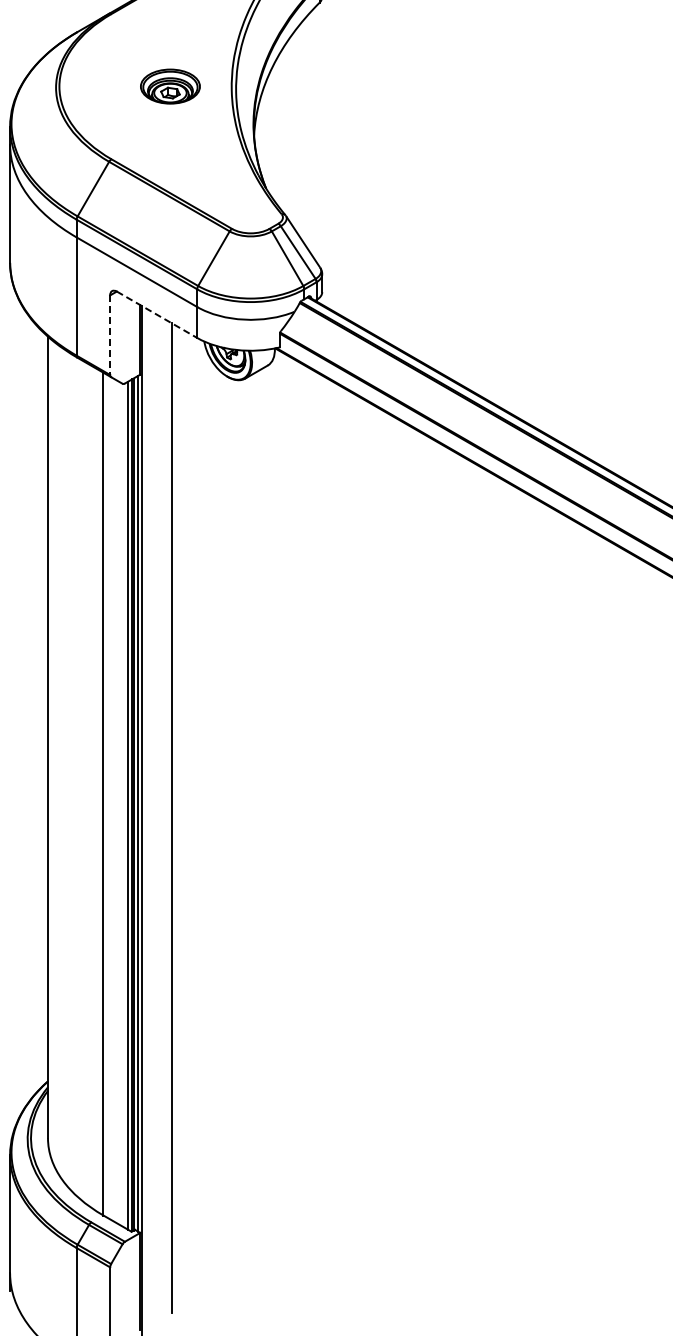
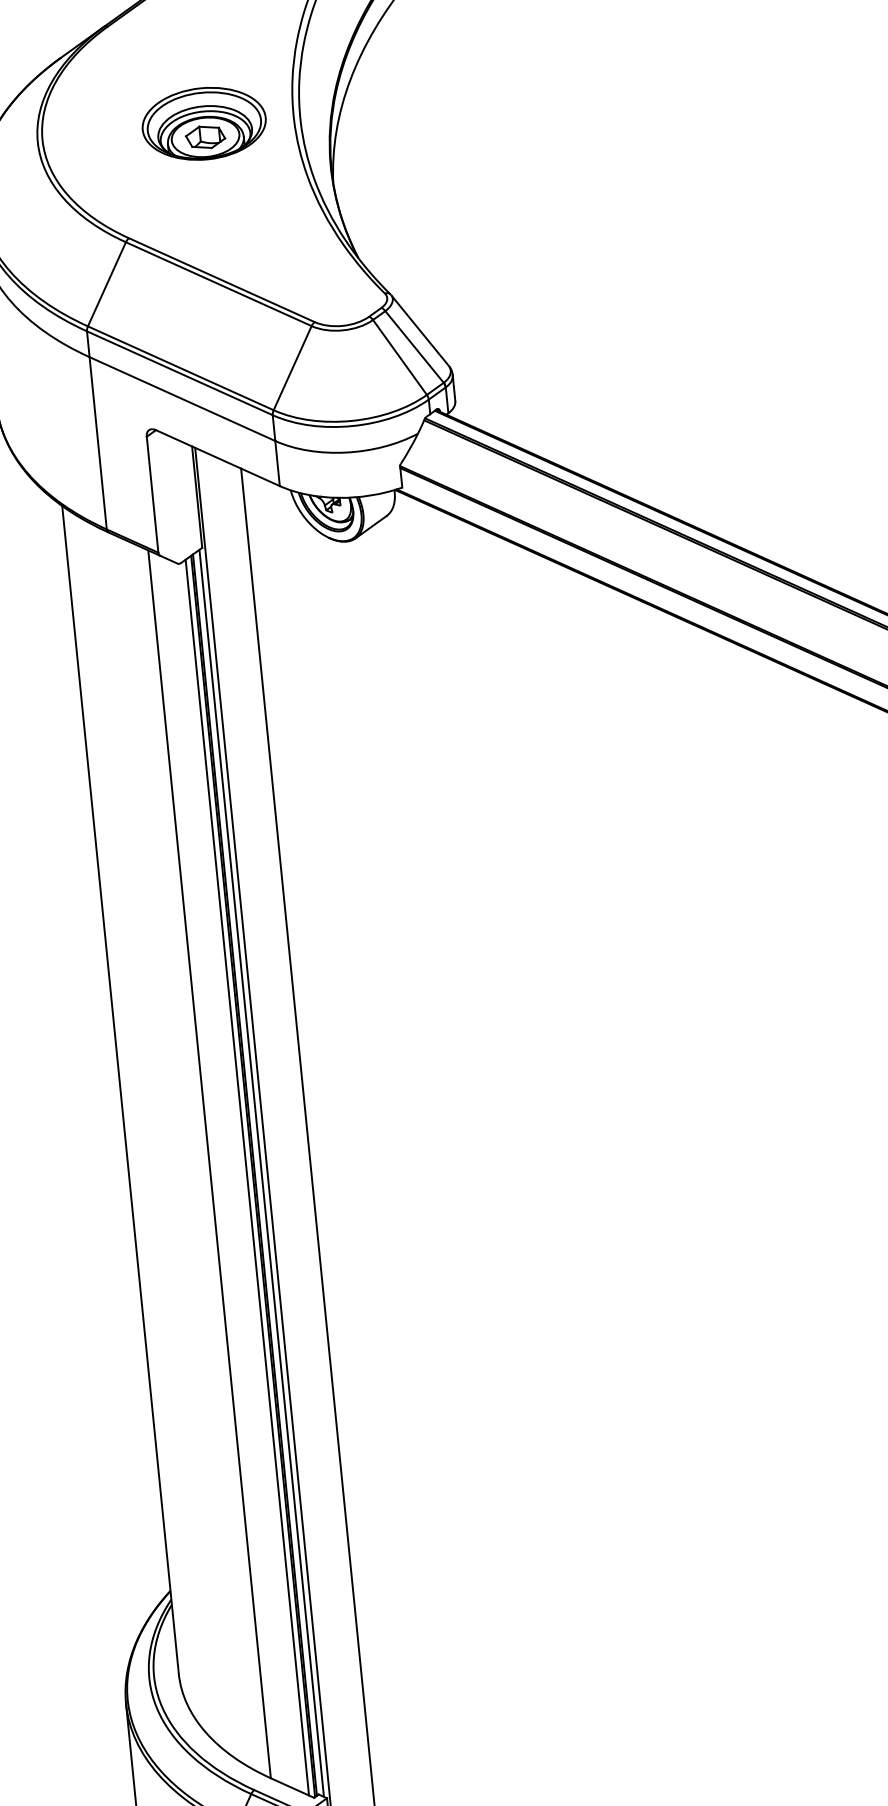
part: (170, 86) -> (204, 123), size x1.43
line: (157, 315) -> (218, 459), dashed -> solid
line: (110, 335) -> (153, 495), dashed -> solid

